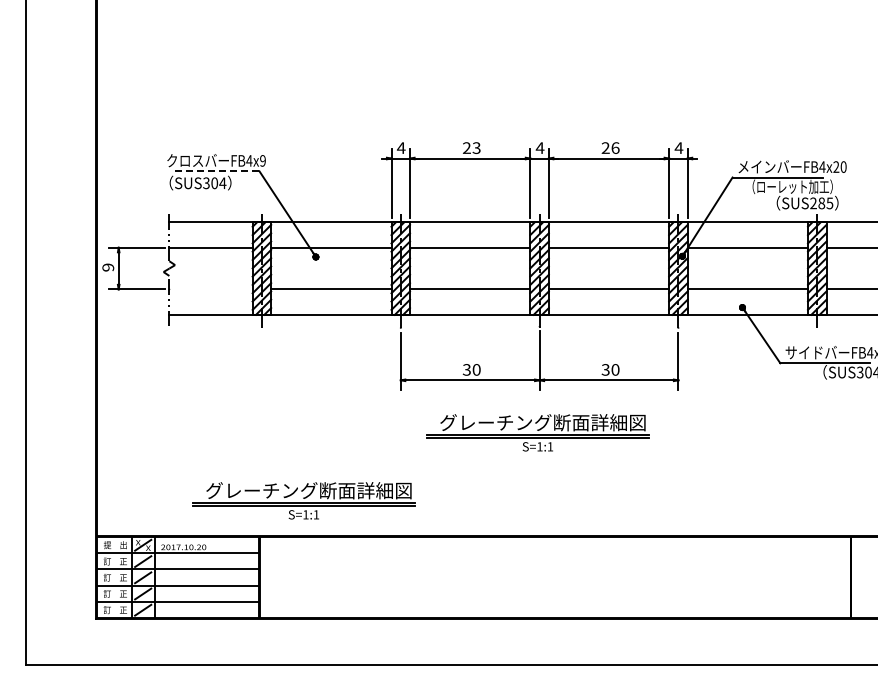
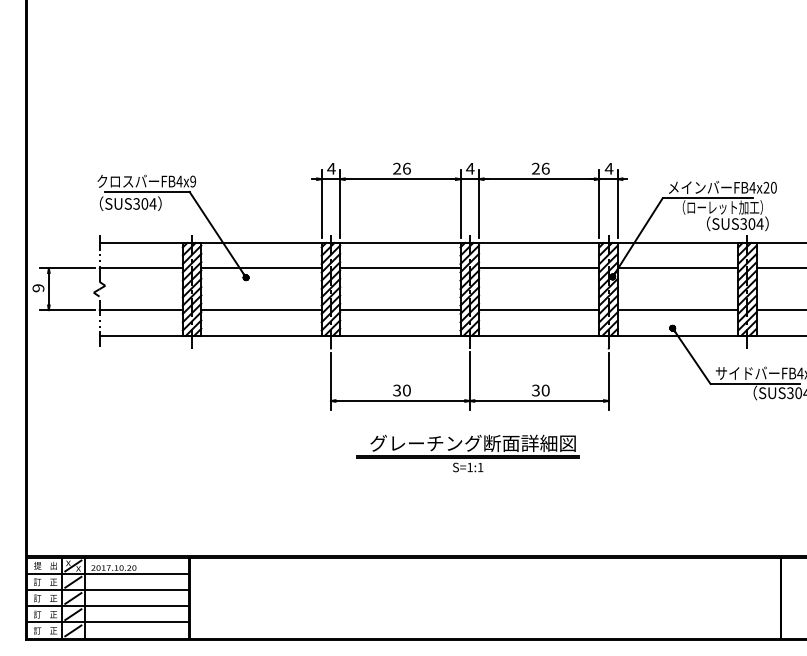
text: (476, 147) -> (406, 168), 23 -> 26
line: (217, 171) -> (147, 192), dashed -> solid
text: (821, 203) -> (751, 224), SUS285 -> SUS304
line: (210, 289) -> (140, 310), added
part: (303, 500) -> (233, 521), removed

